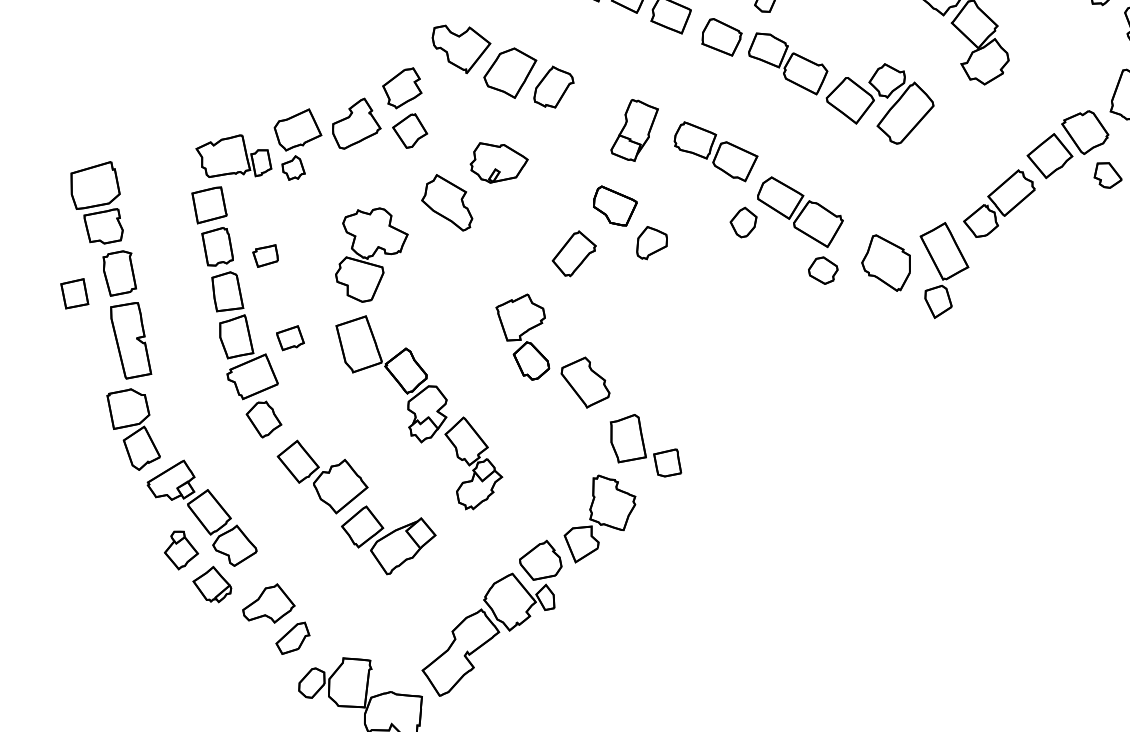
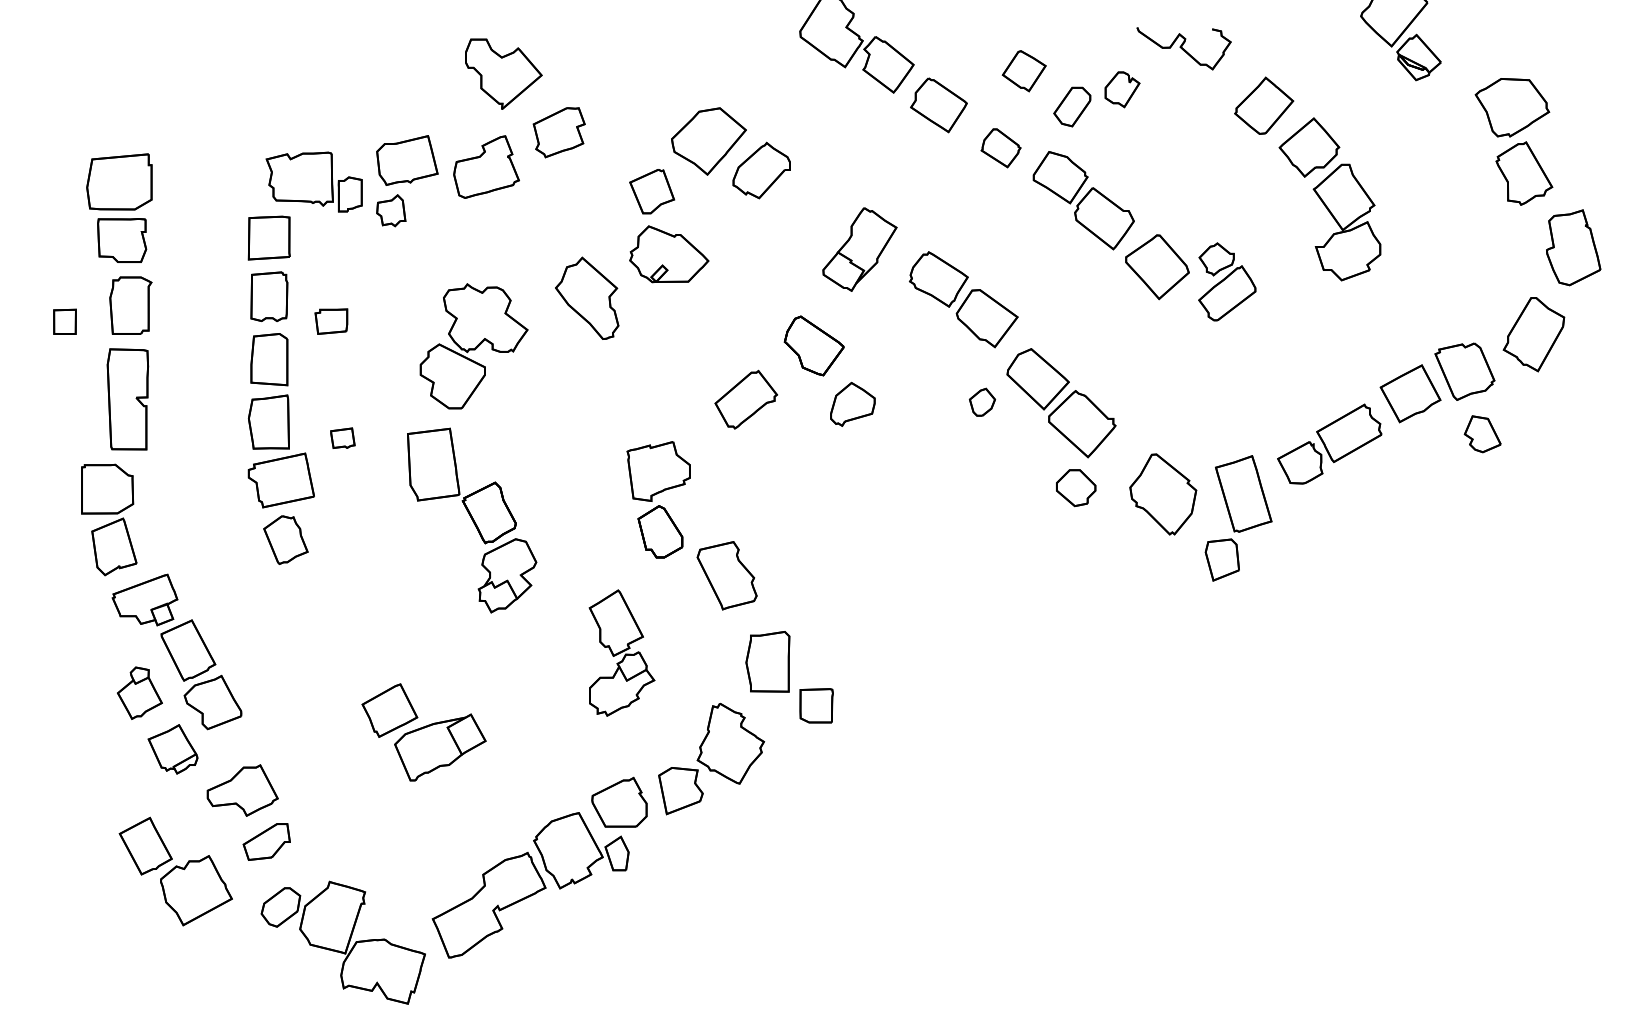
part: (721, 37) -> (1000, 148), size x0.7
part: (462, 47) -> (503, 73), moved
part: (902, 101) -> (1227, 281), size x0.7
part: (410, 130) -> (652, 191), moved
part: (744, 222) -> (982, 402), size x0.7
part: (74, 293) -> (64, 321), size x0.7
part: (290, 338) -> (342, 438), size x0.7
part: (474, 461) -> (621, 652), moved
part: (323, 475) -> (175, 871), moved

